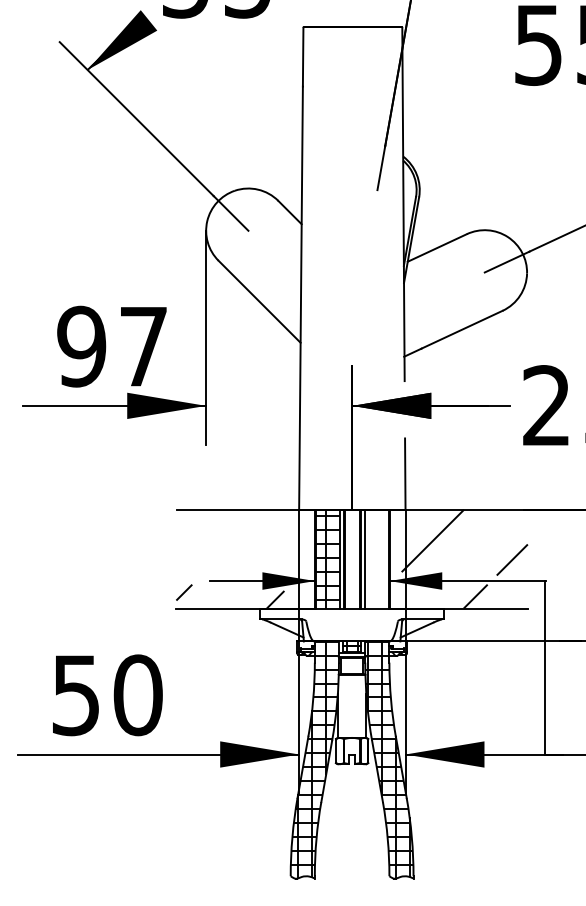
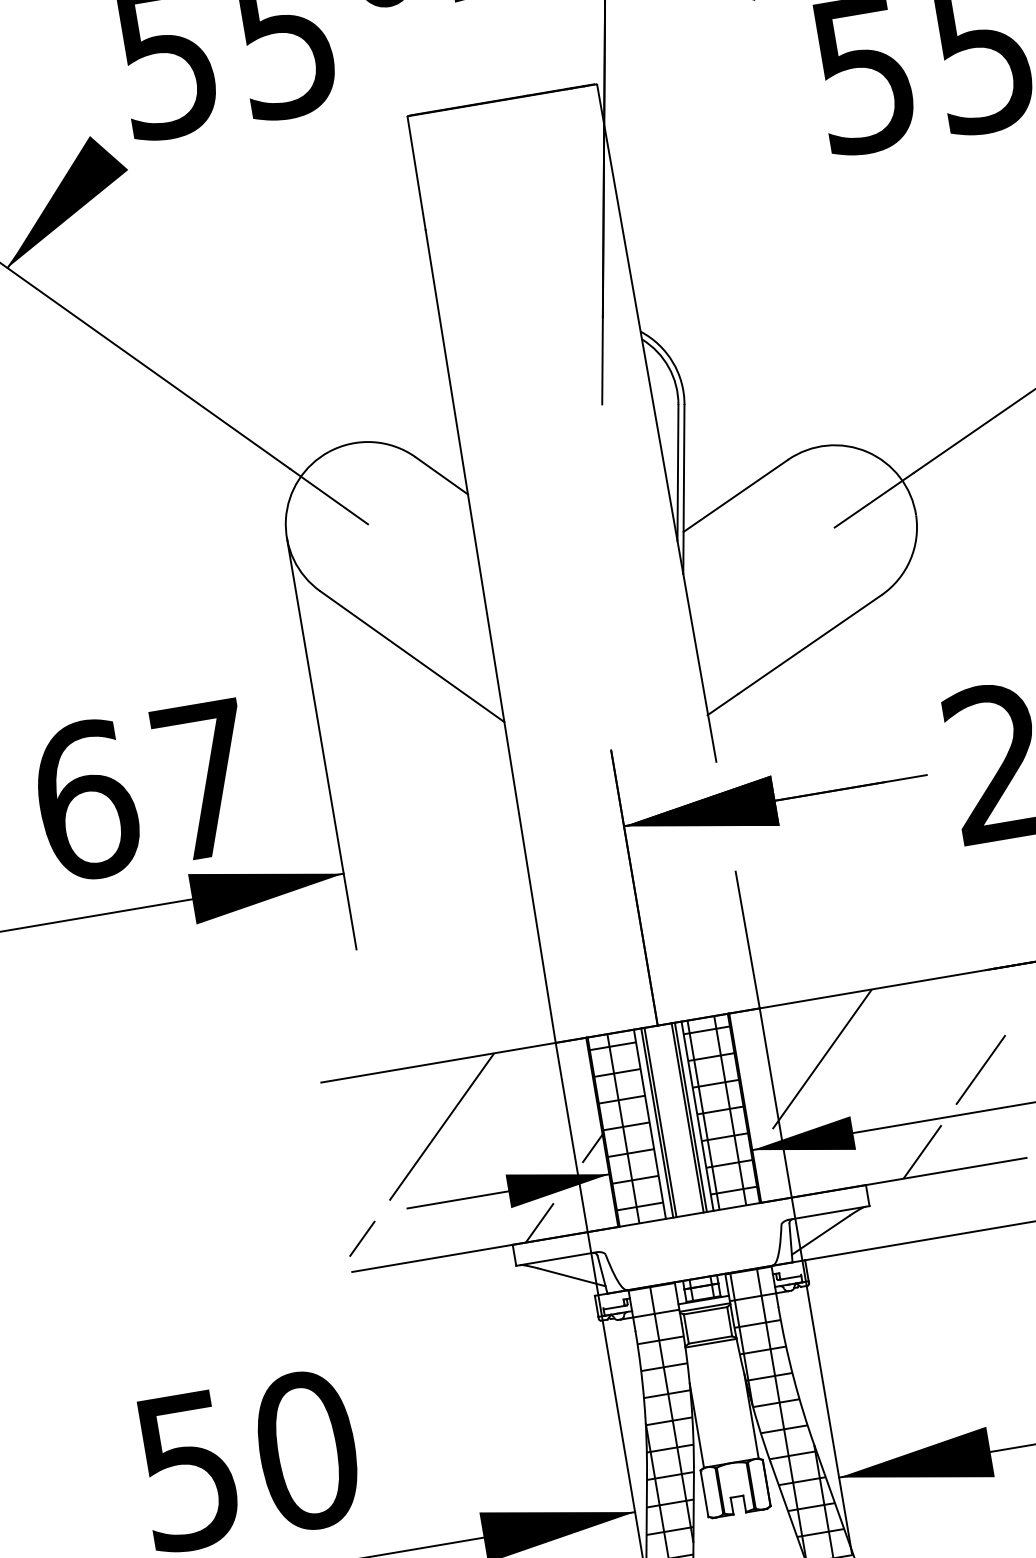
text: (81, 346) -> (85, 800), 97 -> 67
hatch: (258, 542) -> (488, 1118), added
hatch: (376, 558) -> (719, 1111), added

